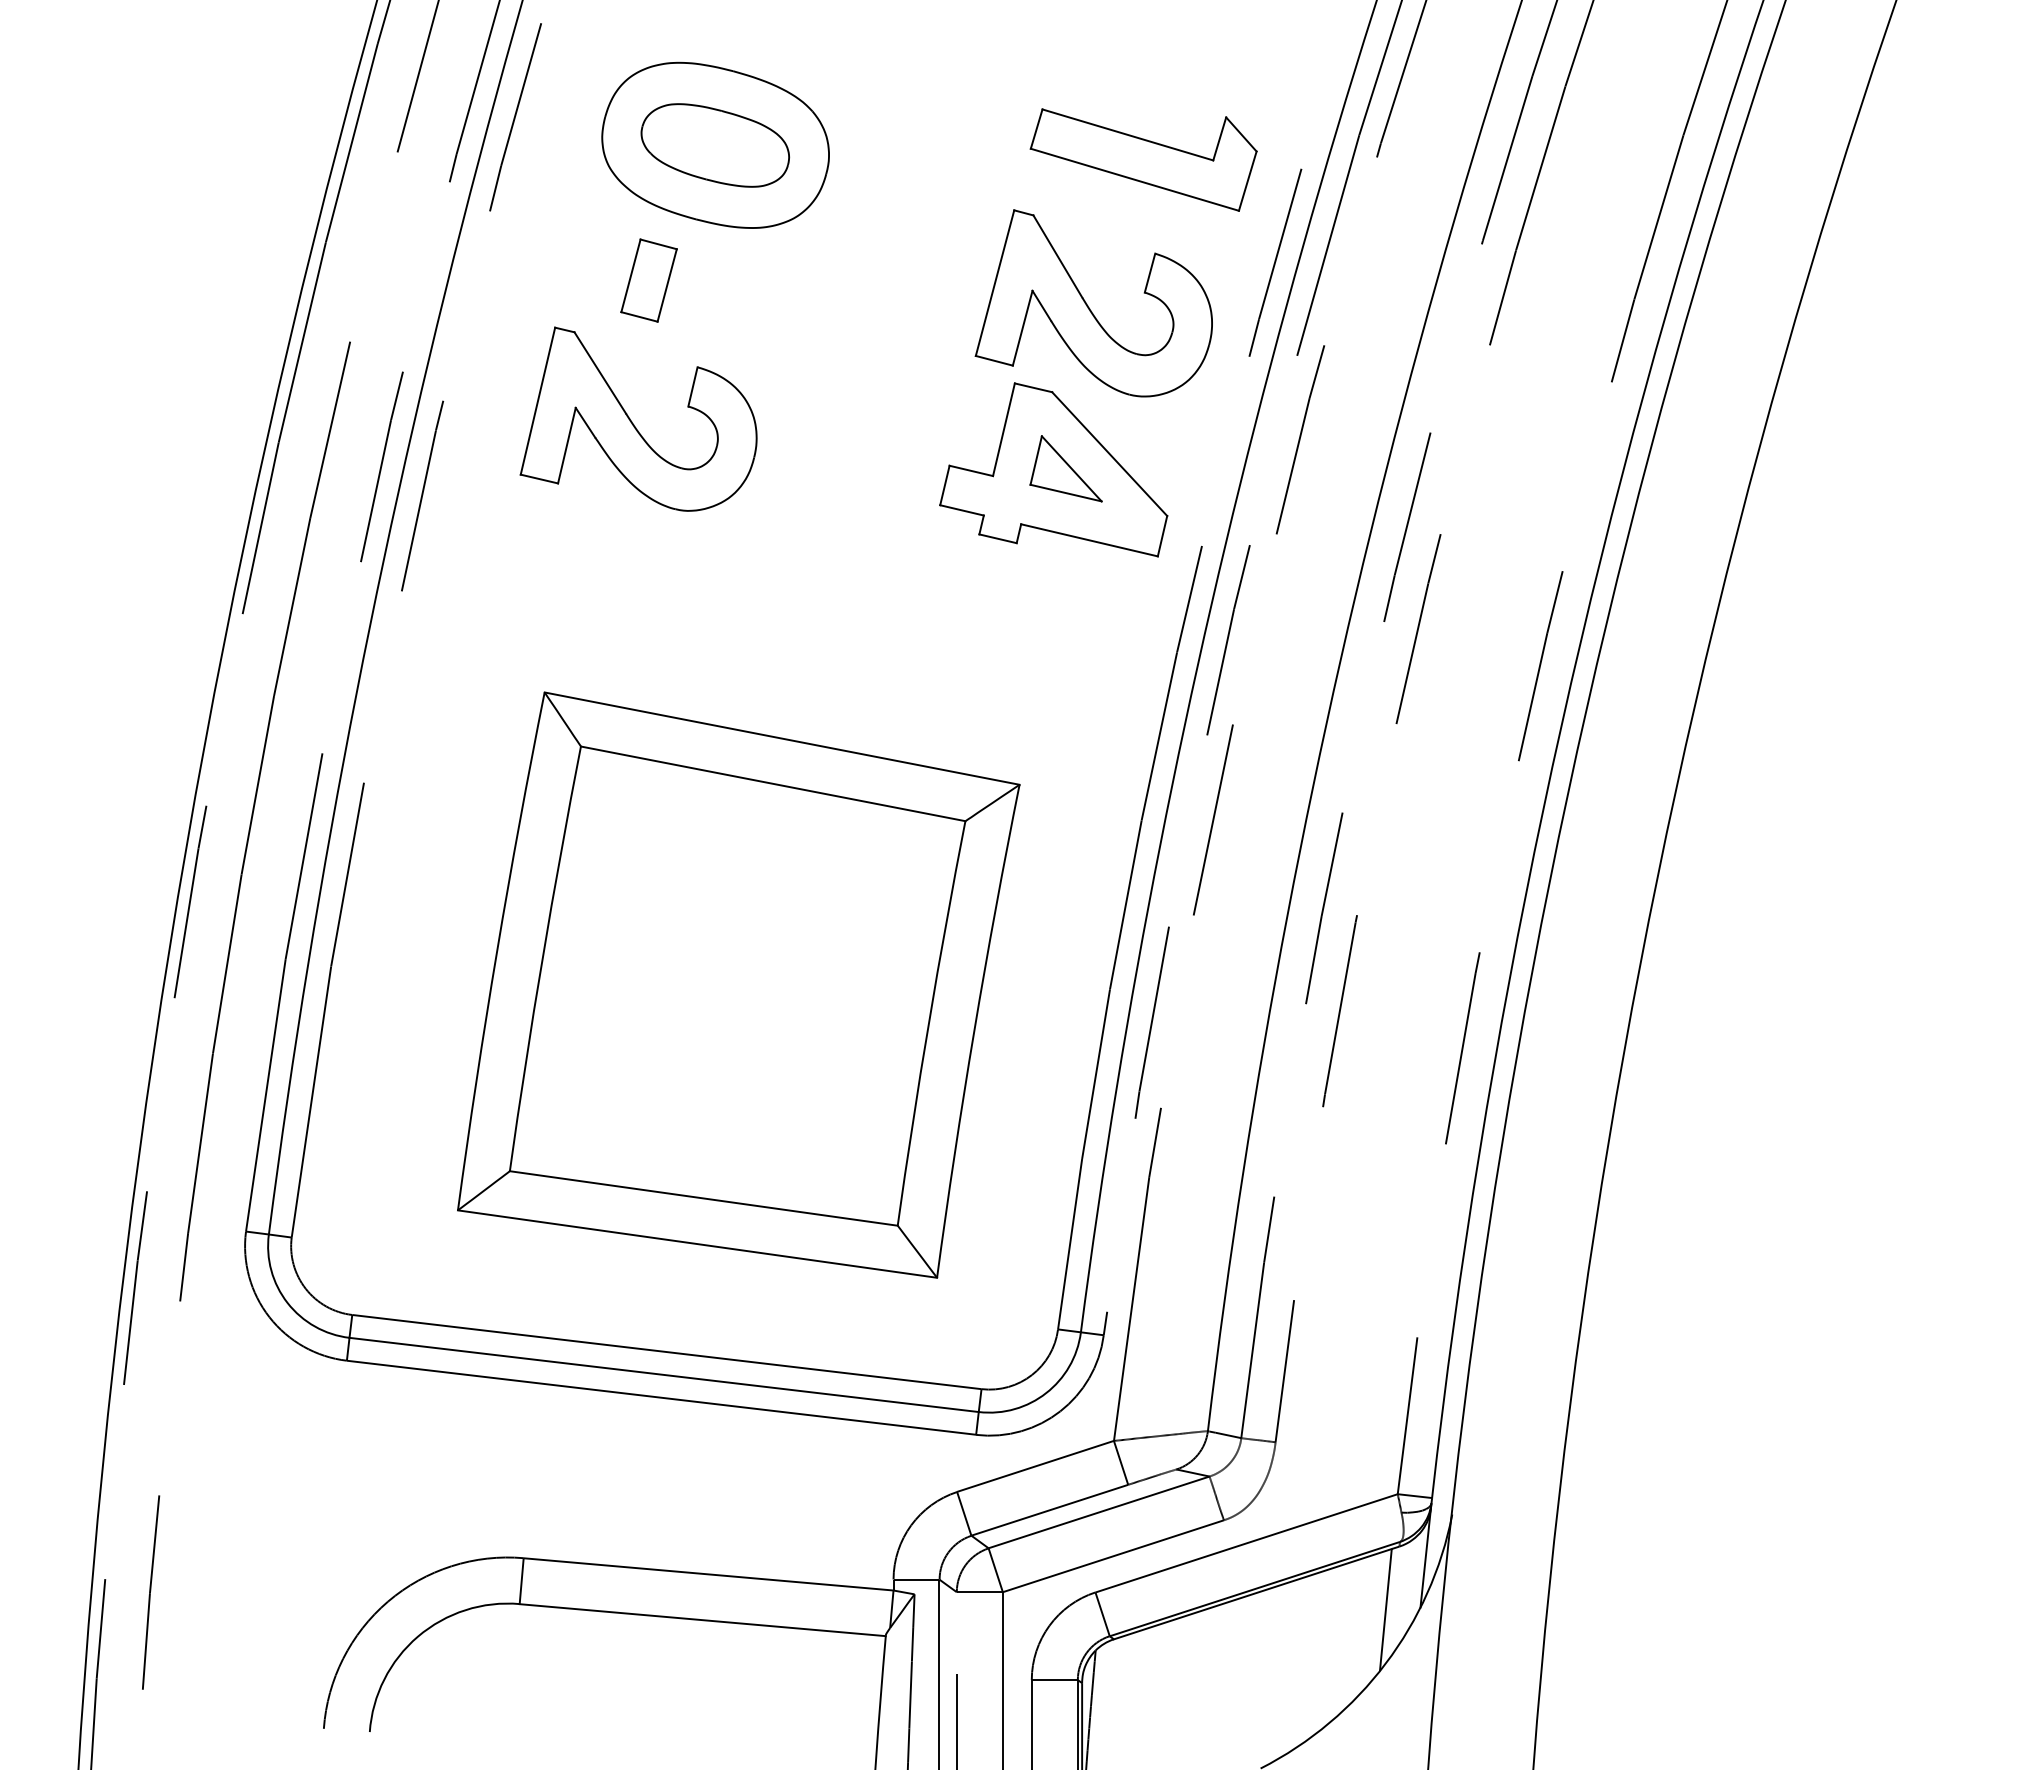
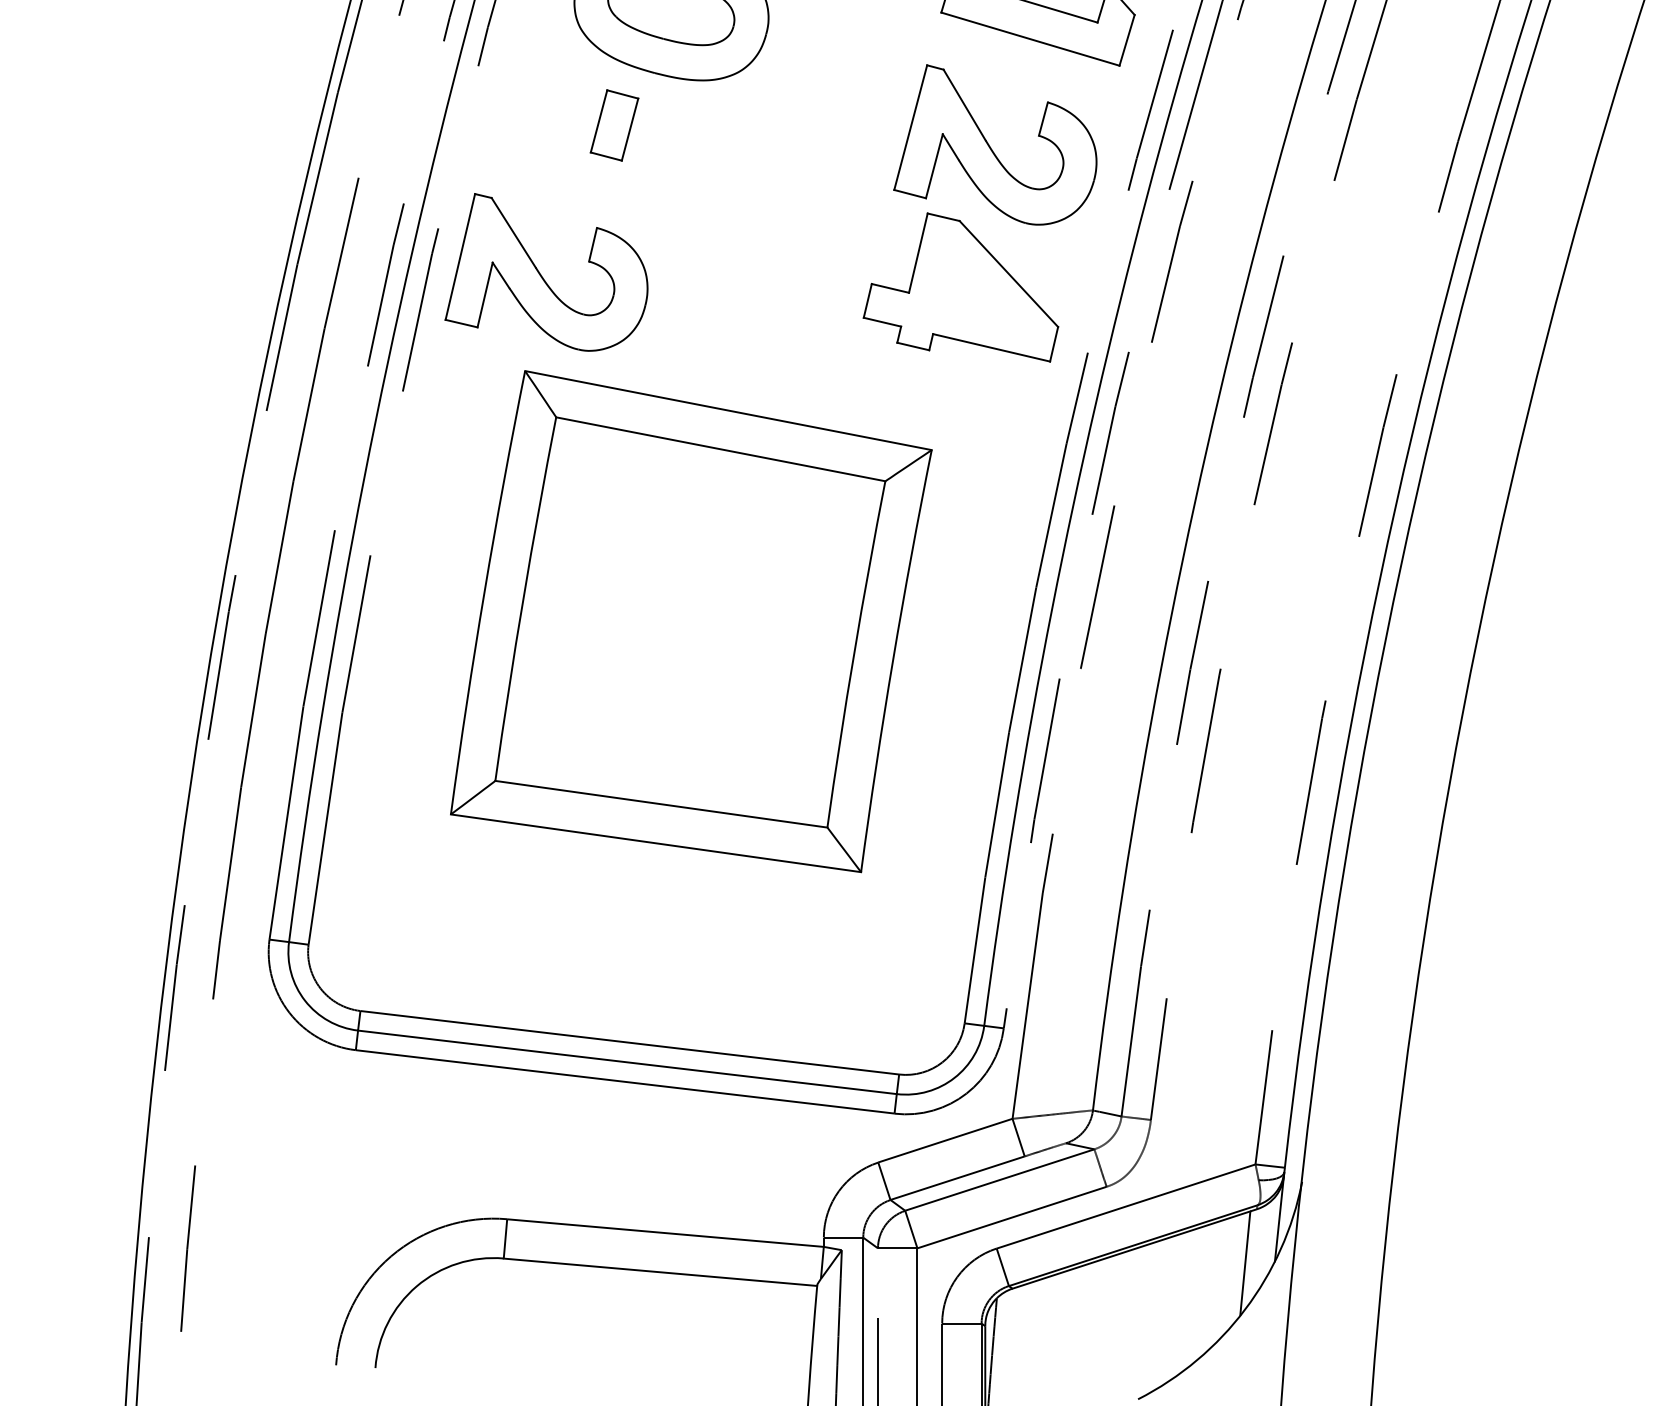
part: (632, 421) -> (541, 274), moved
part: (1065, 468) -> (971, 286), removed
part: (738, 984) -> (691, 621), moved

